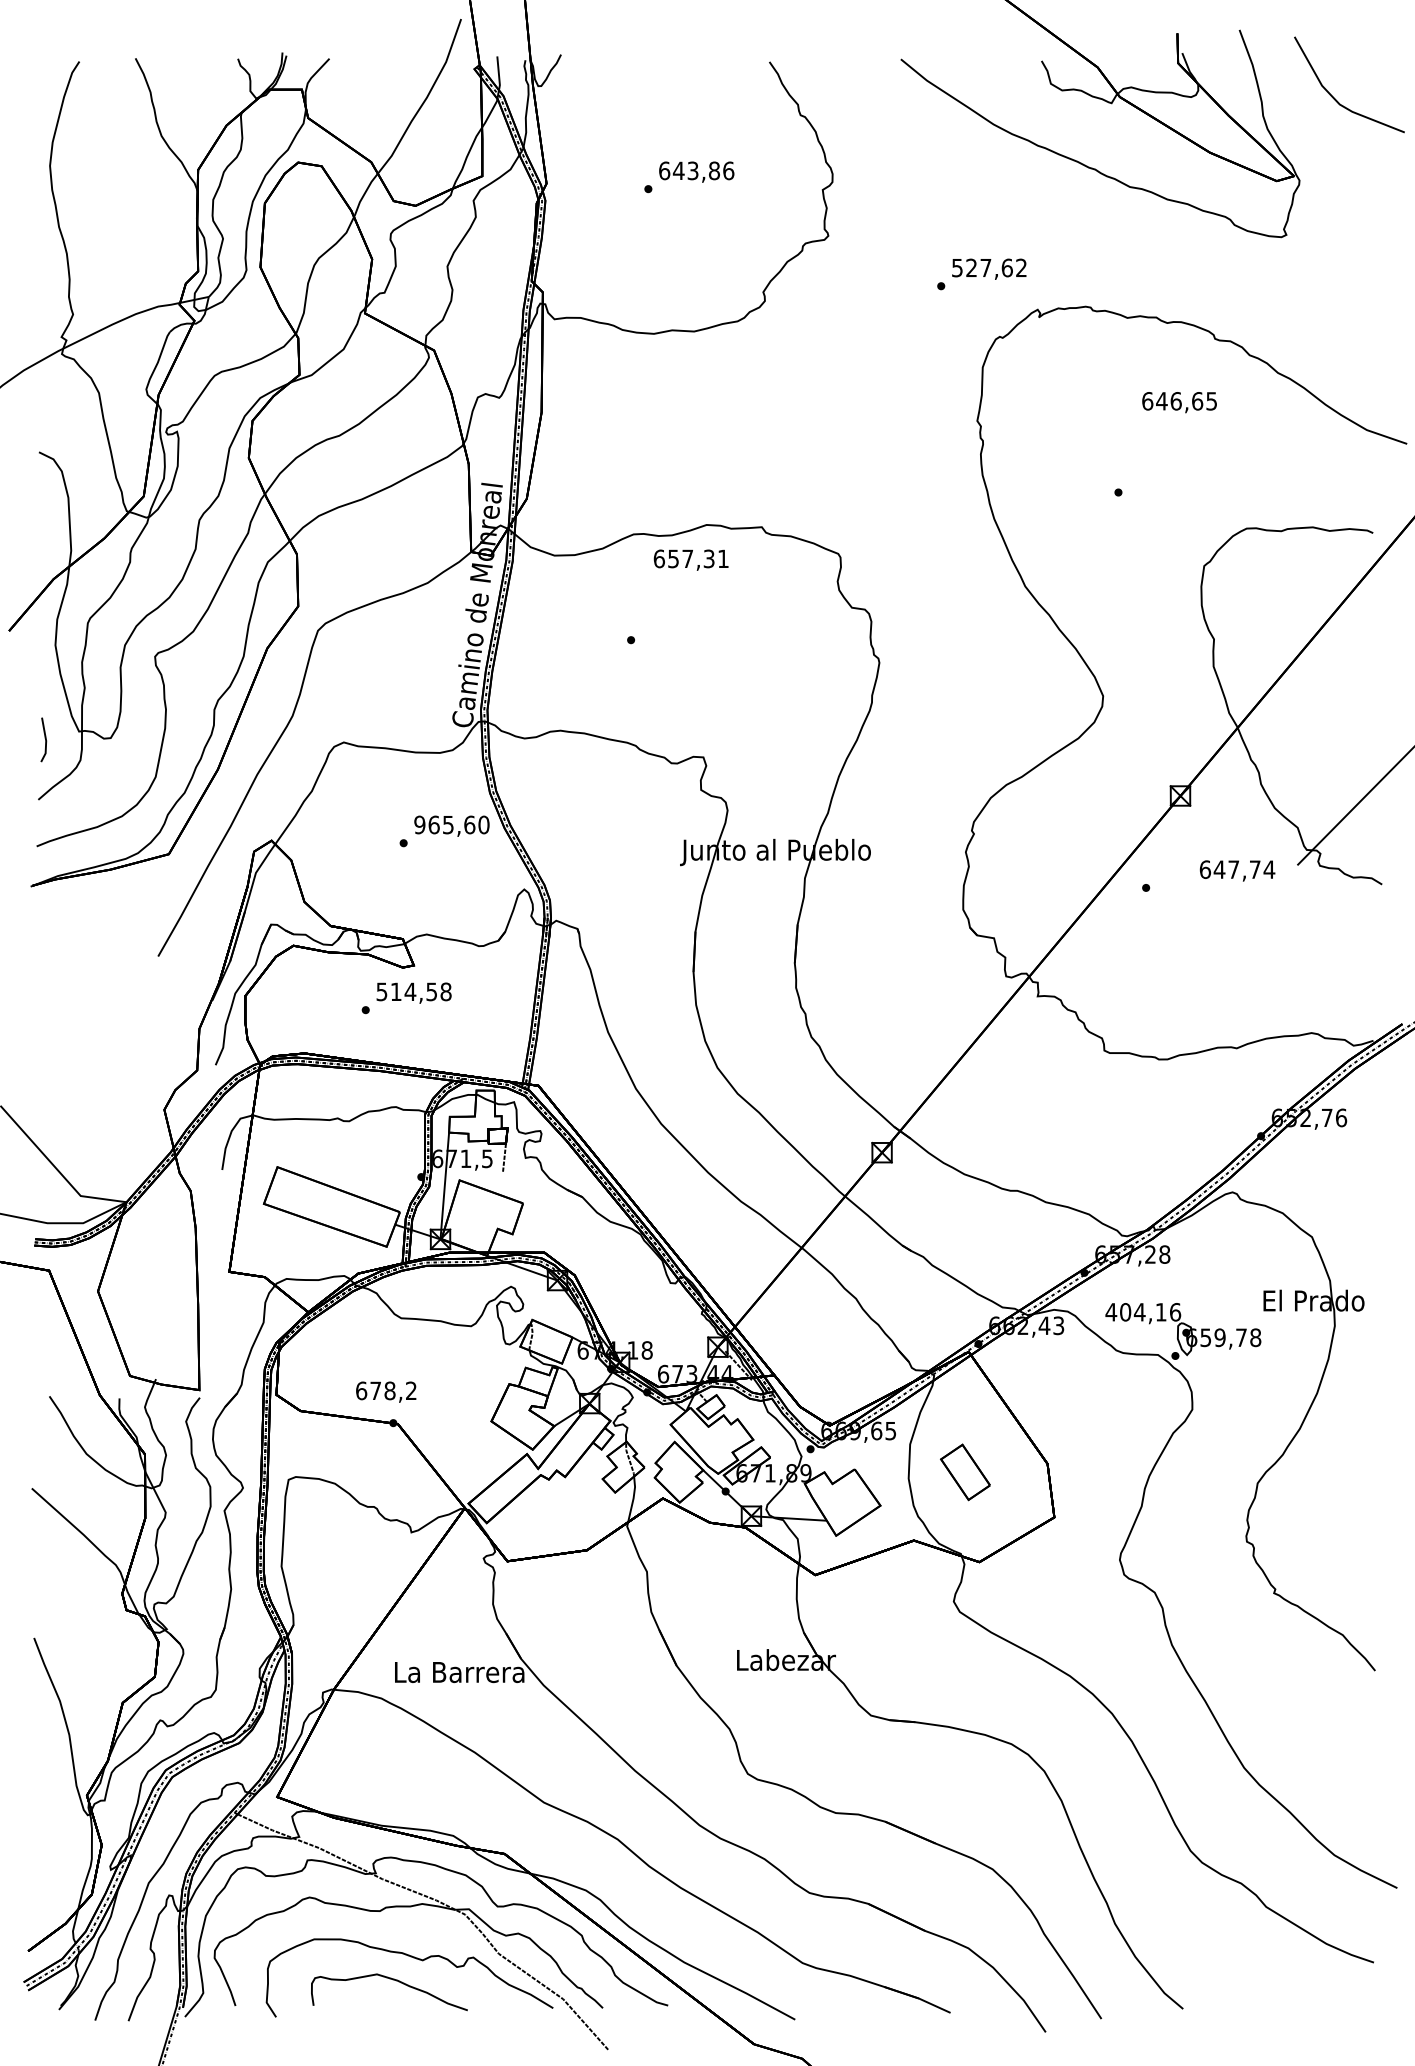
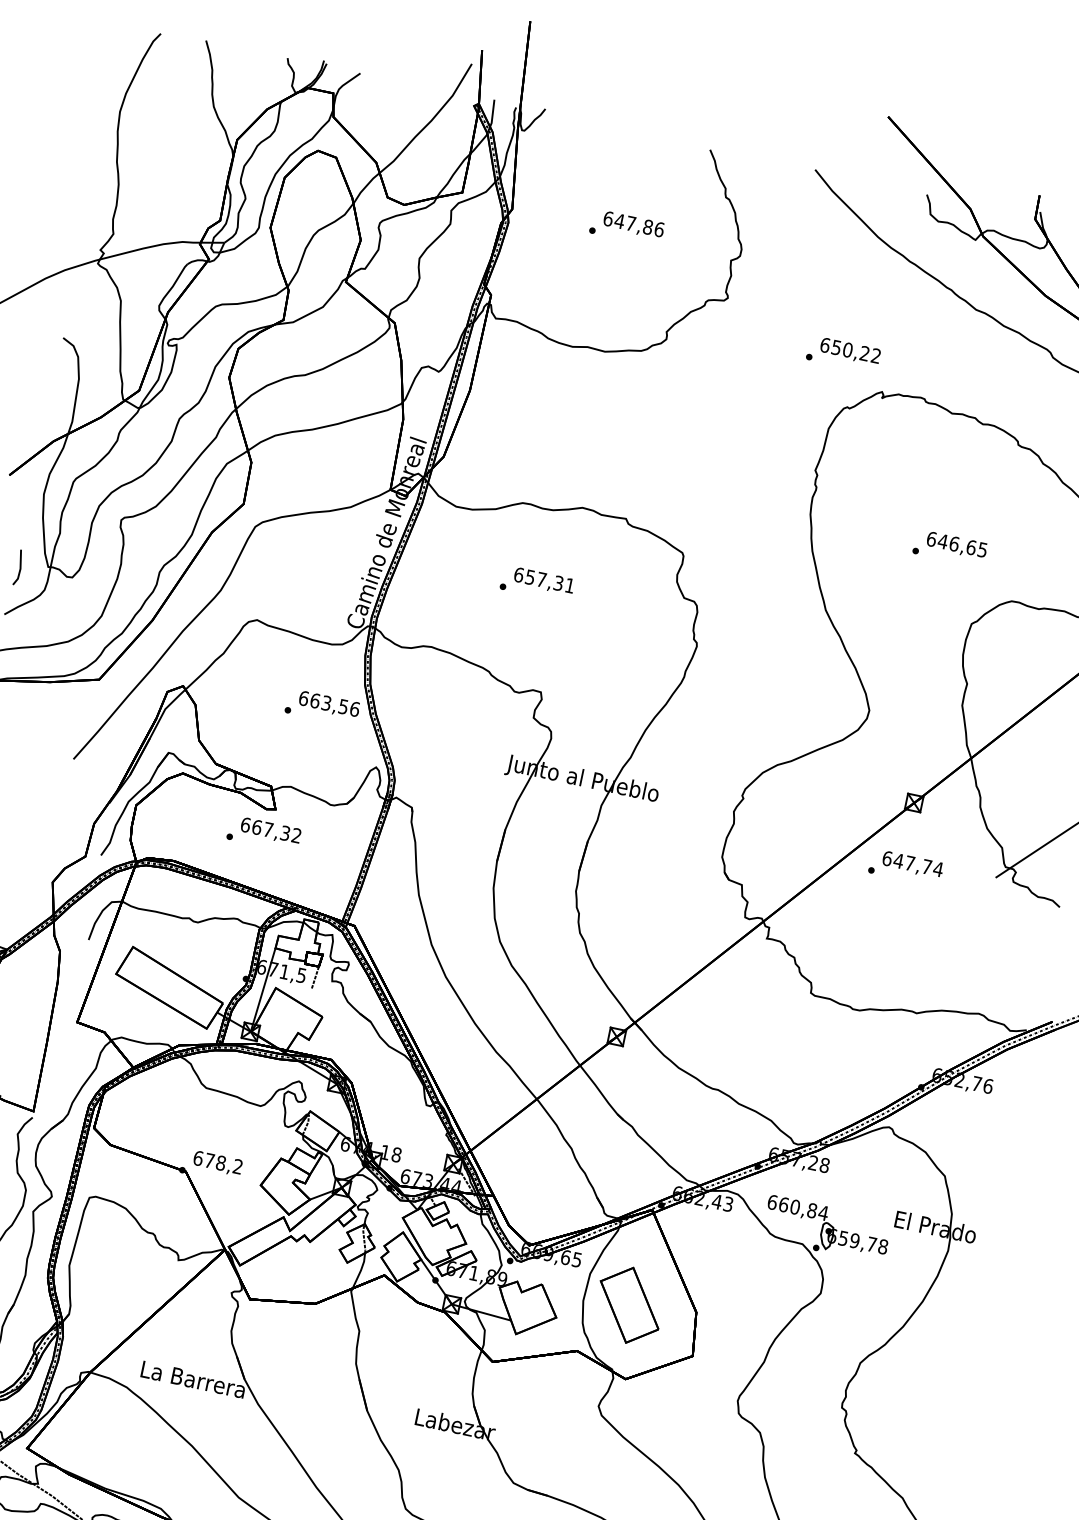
text: (692, 170) -> (630, 223), 643,86 -> 647,86
text: (982, 267) -> (845, 349), 527,62 -> 650,22
text: (1179, 402) -> (956, 545), moved
text: (690, 559) -> (543, 580), moved
text: (451, 824) -> (329, 703), 965,60 -> 663,56
text: (1237, 870) -> (912, 864), moved
text: (413, 991) -> (270, 829), 514,58 -> 667,32
text: (1143, 1312) -> (798, 1207), 404,16 -> 660,84
text: (386, 1391) -> (218, 1163), moved
part: (965, 1472) -> (629, 1305), size x1.67

